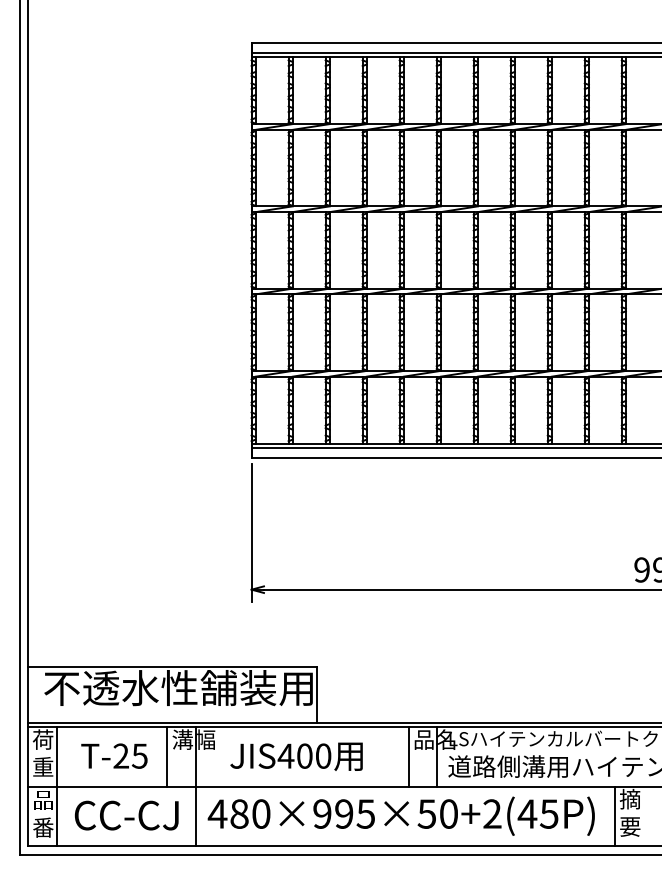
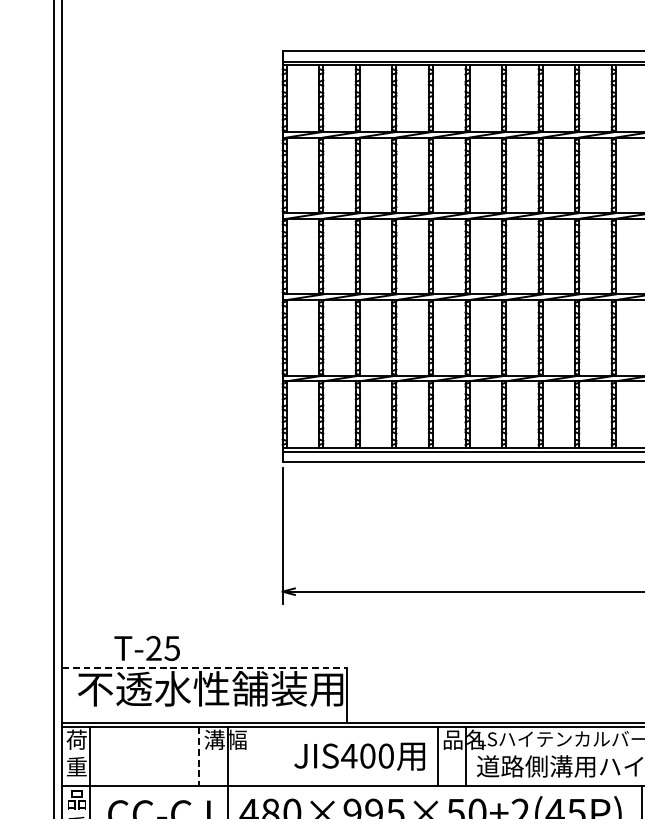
line: (172, 666) -> (204, 667), solid -> dashed
text: (114, 755) -> (147, 647), moved
line: (167, 756) -> (199, 756), solid -> dashed
text: (296, 756) -> (359, 756), moved

